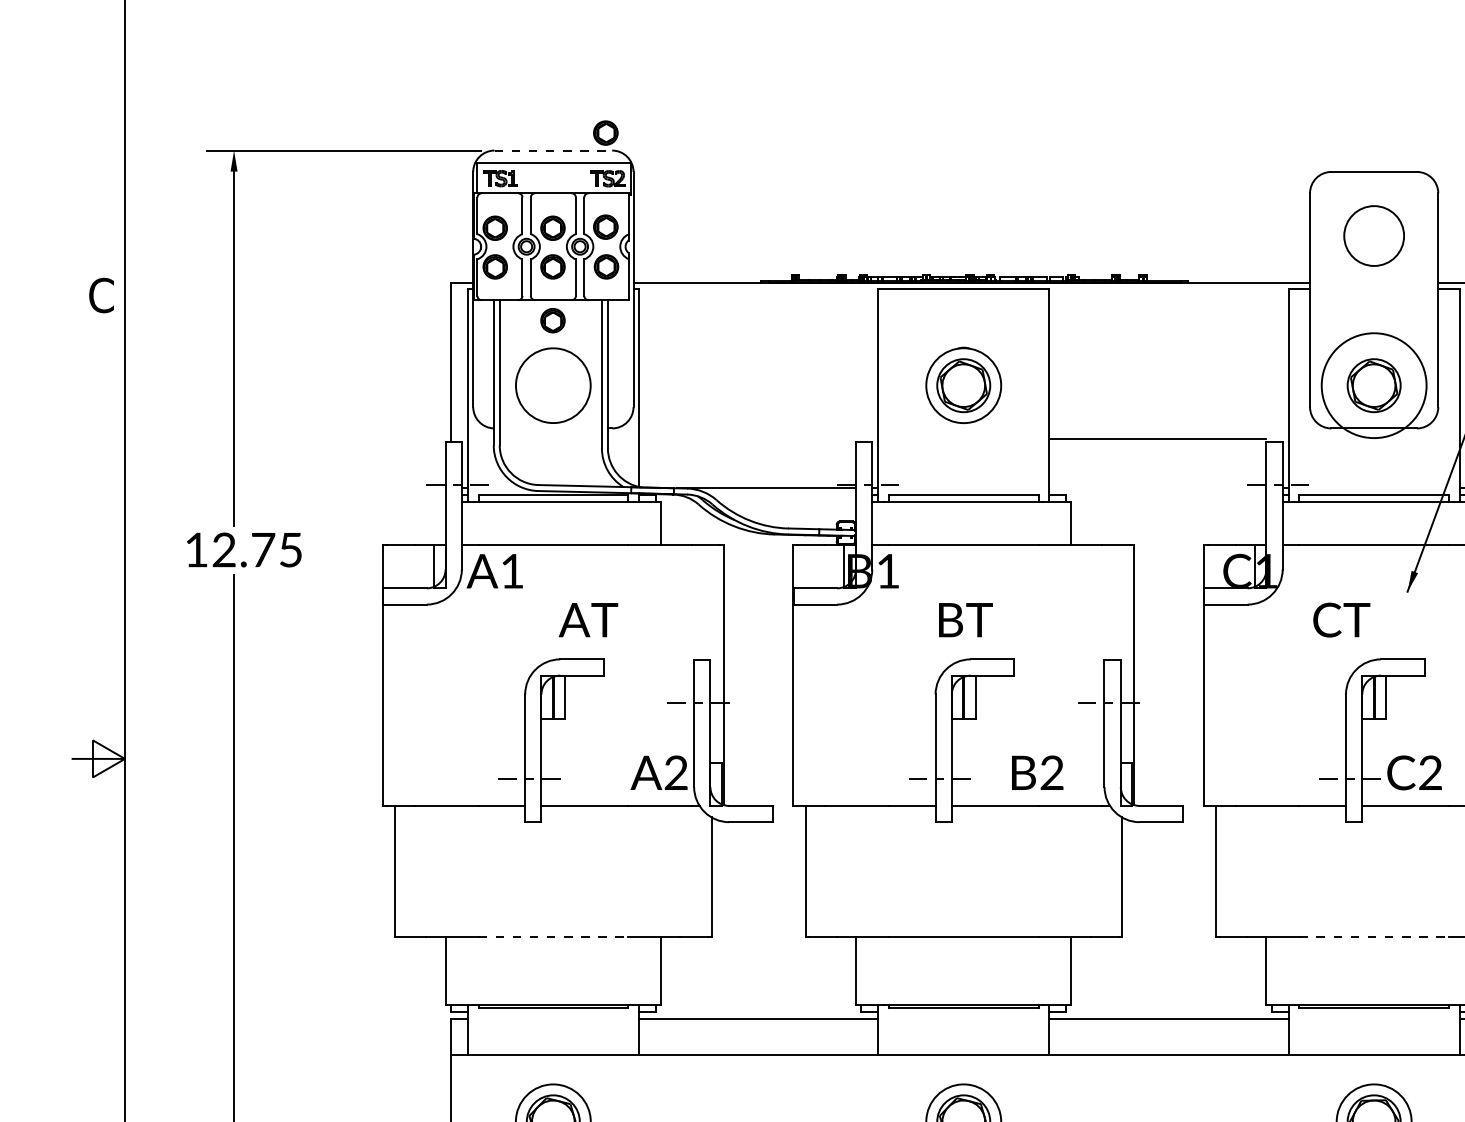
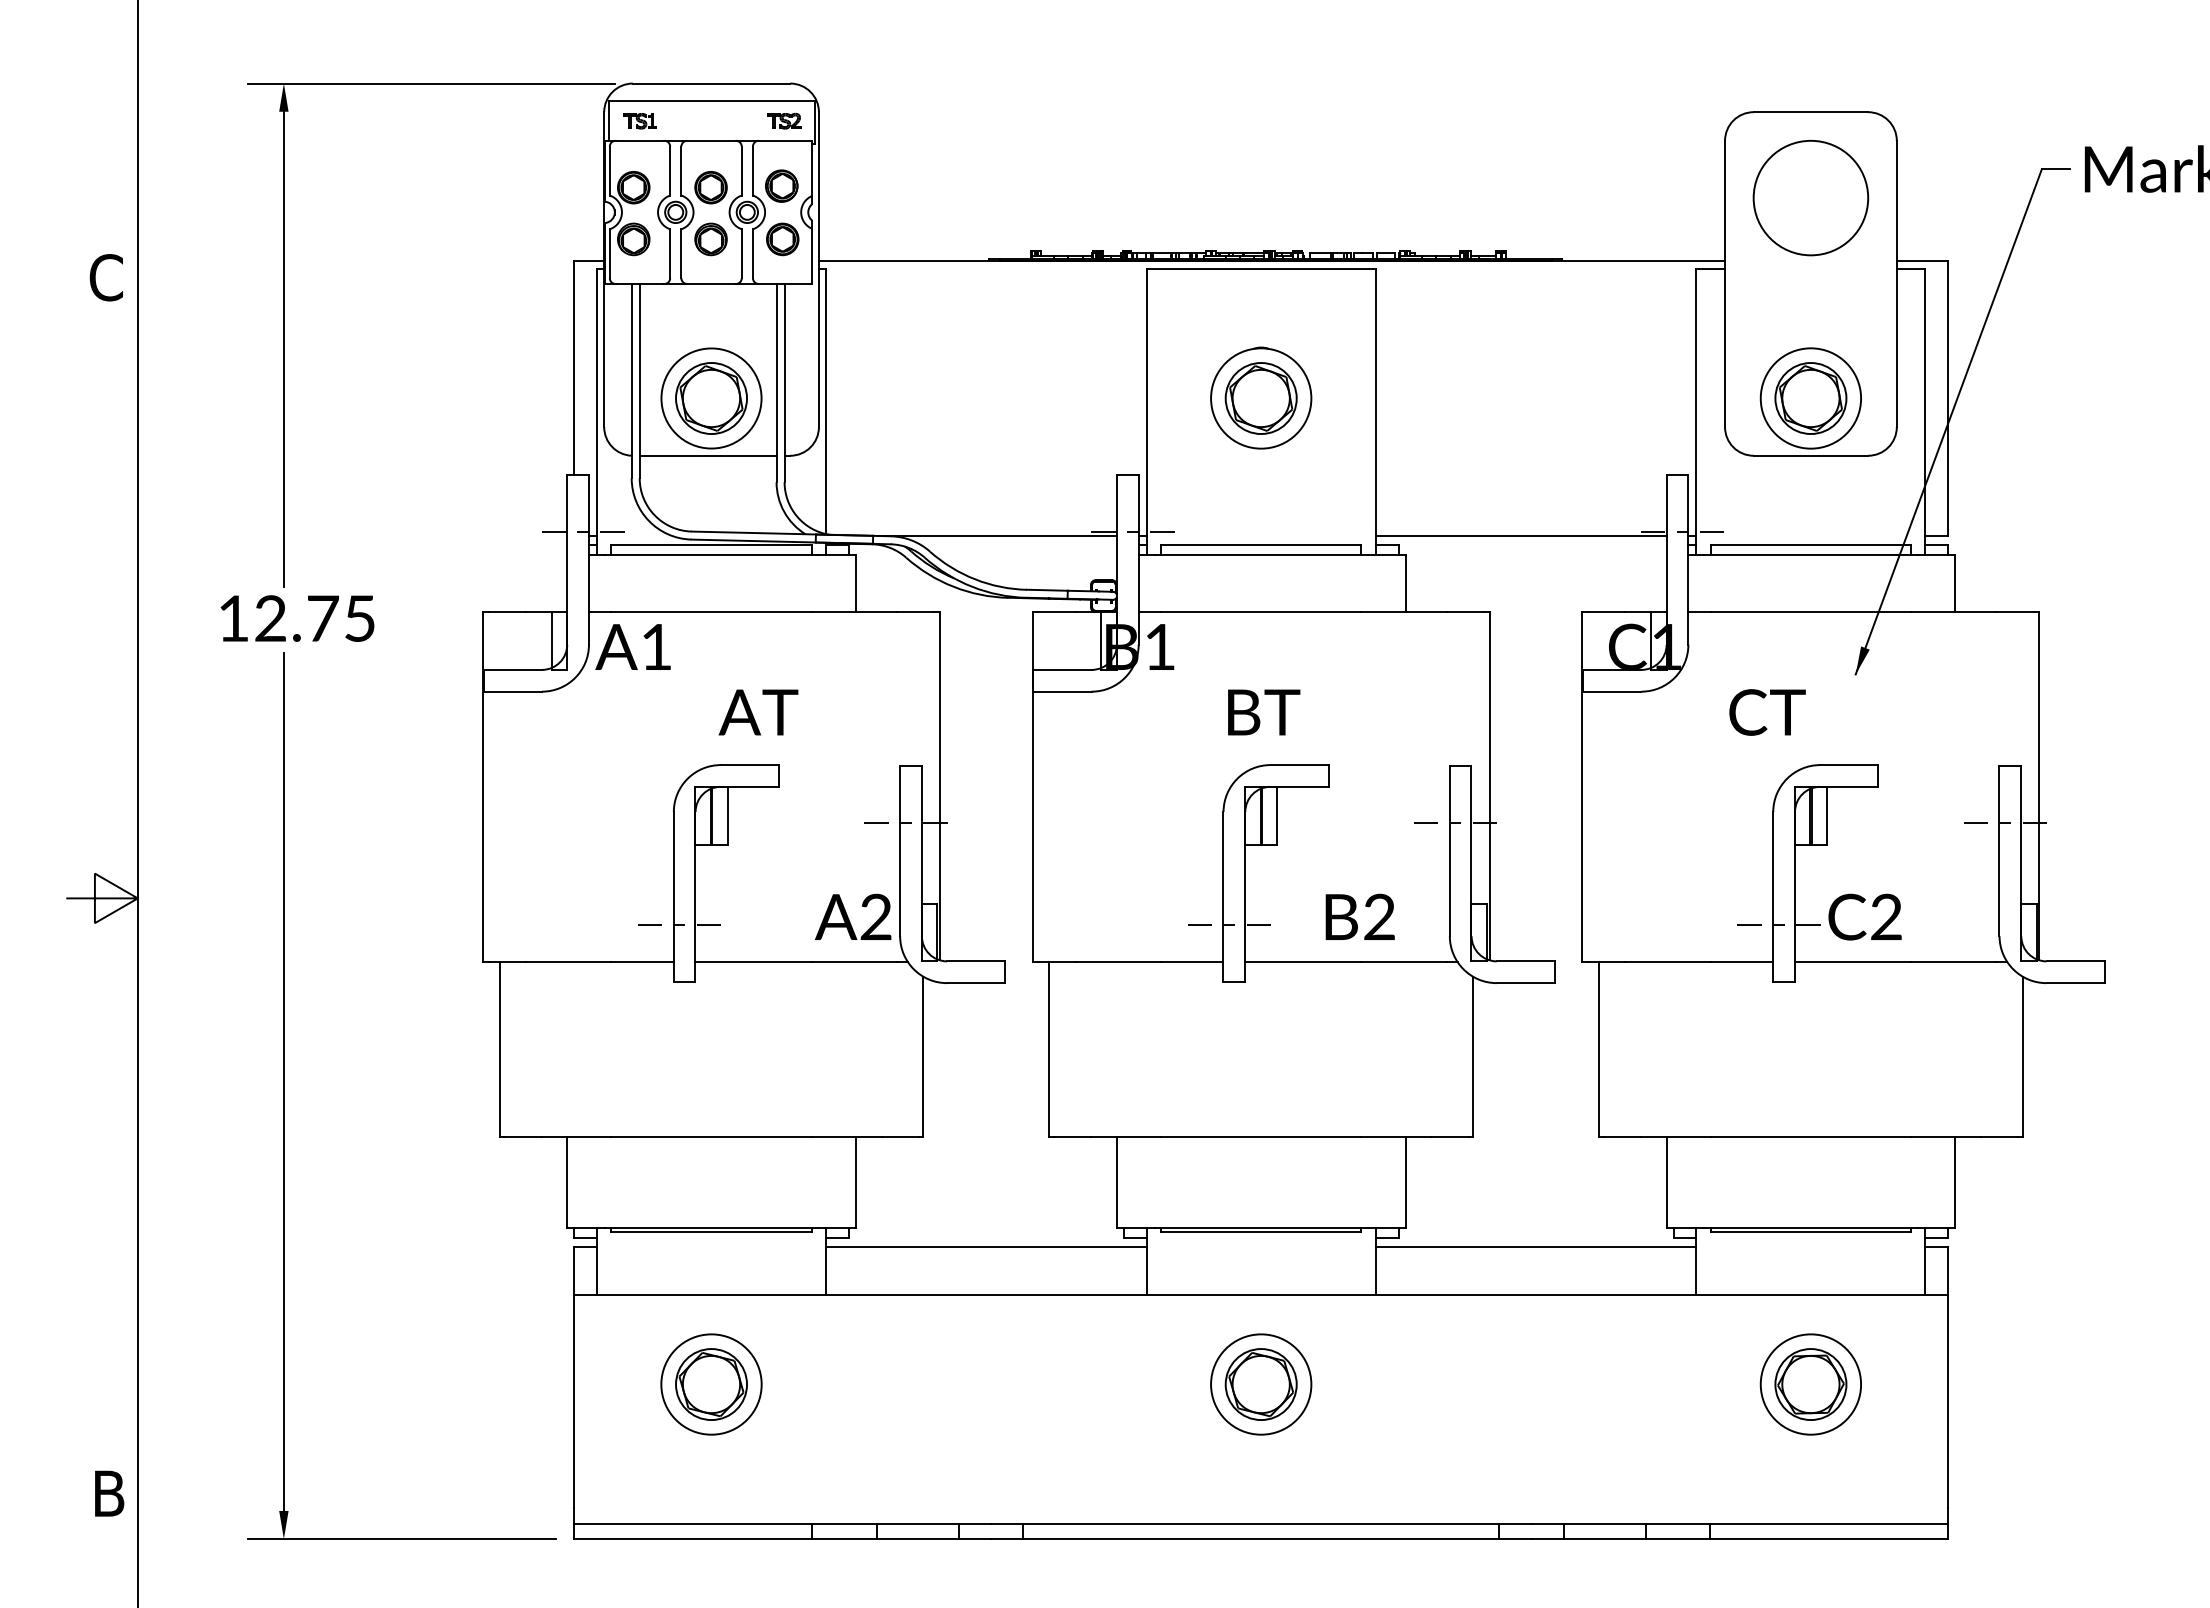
part: (605, 132) -> (781, 59), removed
line: (553, 150) -> (711, 83), dashed -> solid
part: (499, 178) -> (639, 121), size x0.71
part: (607, 178) -> (784, 120), size x0.71
circle: (1373, 235) -> (1810, 197), size x1.43
part: (552, 320) -> (710, 311), removed
part: (553, 385) -> (711, 398), added
circle: (1373, 385) -> (1810, 398), size x0.71
line: (550, 428) -> (707, 455), added
line: (1157, 438) -> (1520, 535), moved
line: (554, 937) -> (712, 1137), dashed -> solid
line: (1374, 937) -> (1811, 1137), dashed -> solid

